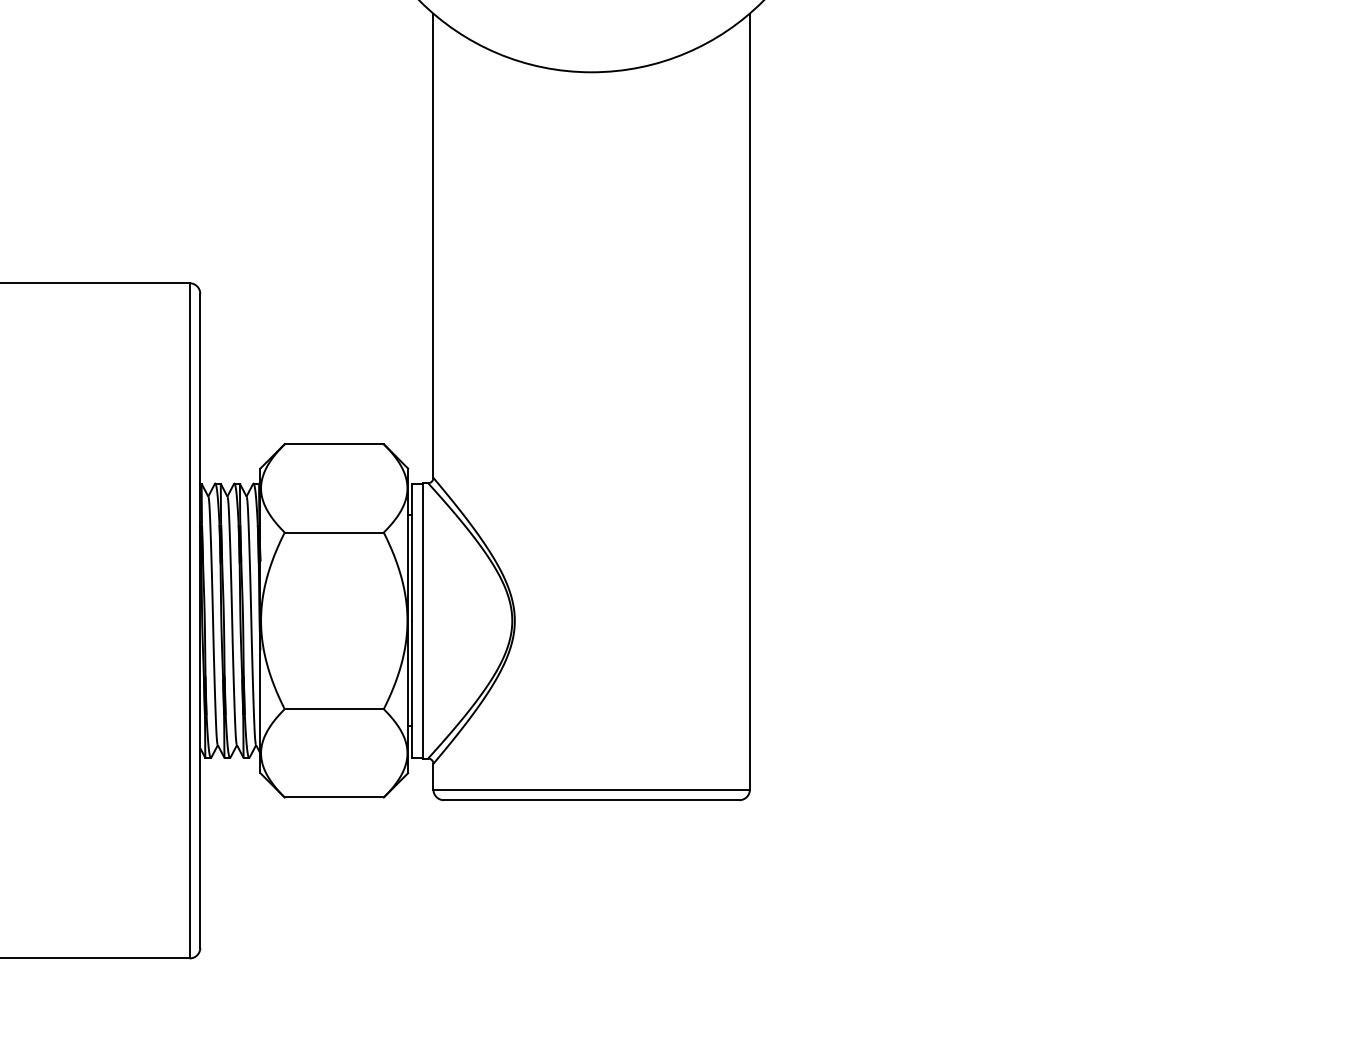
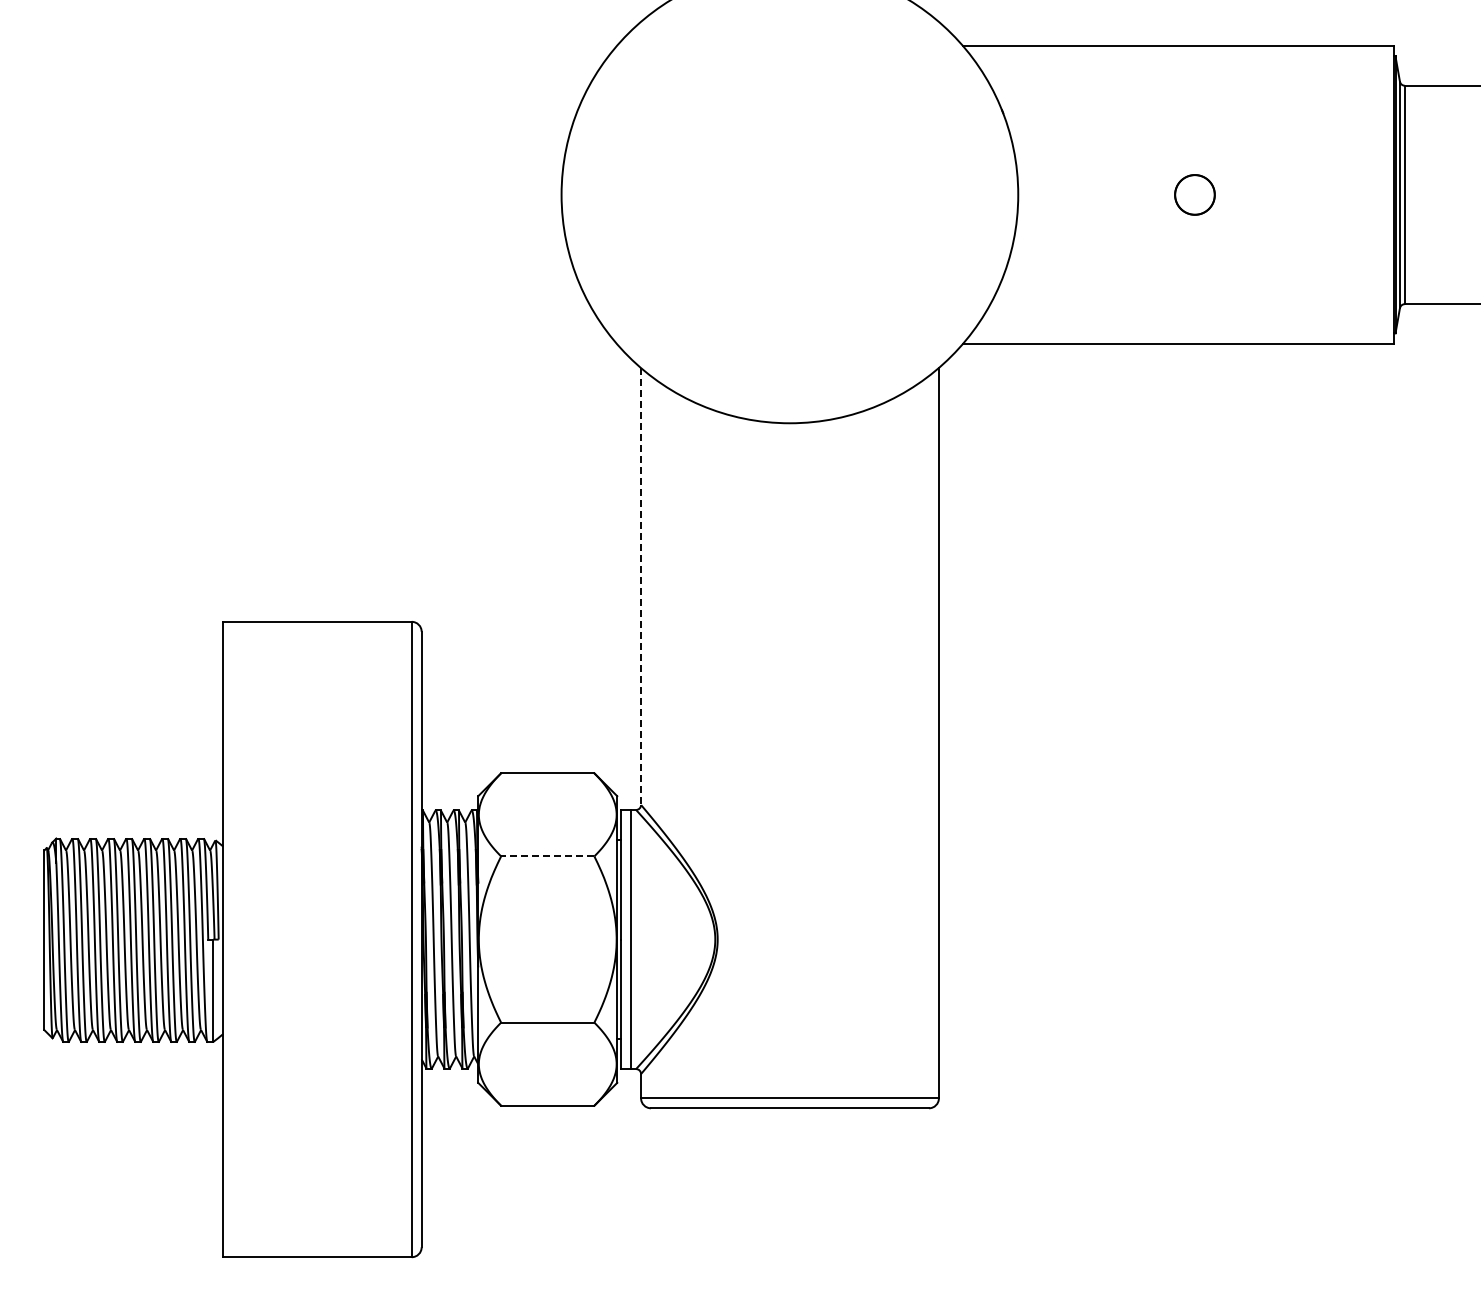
line: (433, 246) -> (641, 587), solid -> dashed
line: (333, 532) -> (547, 856), solid -> dashed

